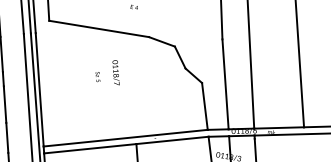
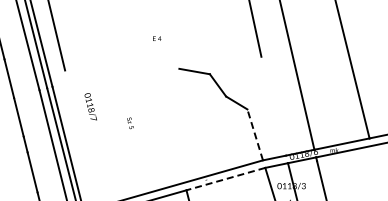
line: (99, 28) -> (122, 69), removed
text: (115, 72) -> (90, 106), moved
line: (225, 83) -> (273, 105), removed
line: (205, 106) -> (255, 134), solid -> dashed
line: (172, 140) -> (225, 179), solid -> dashed

